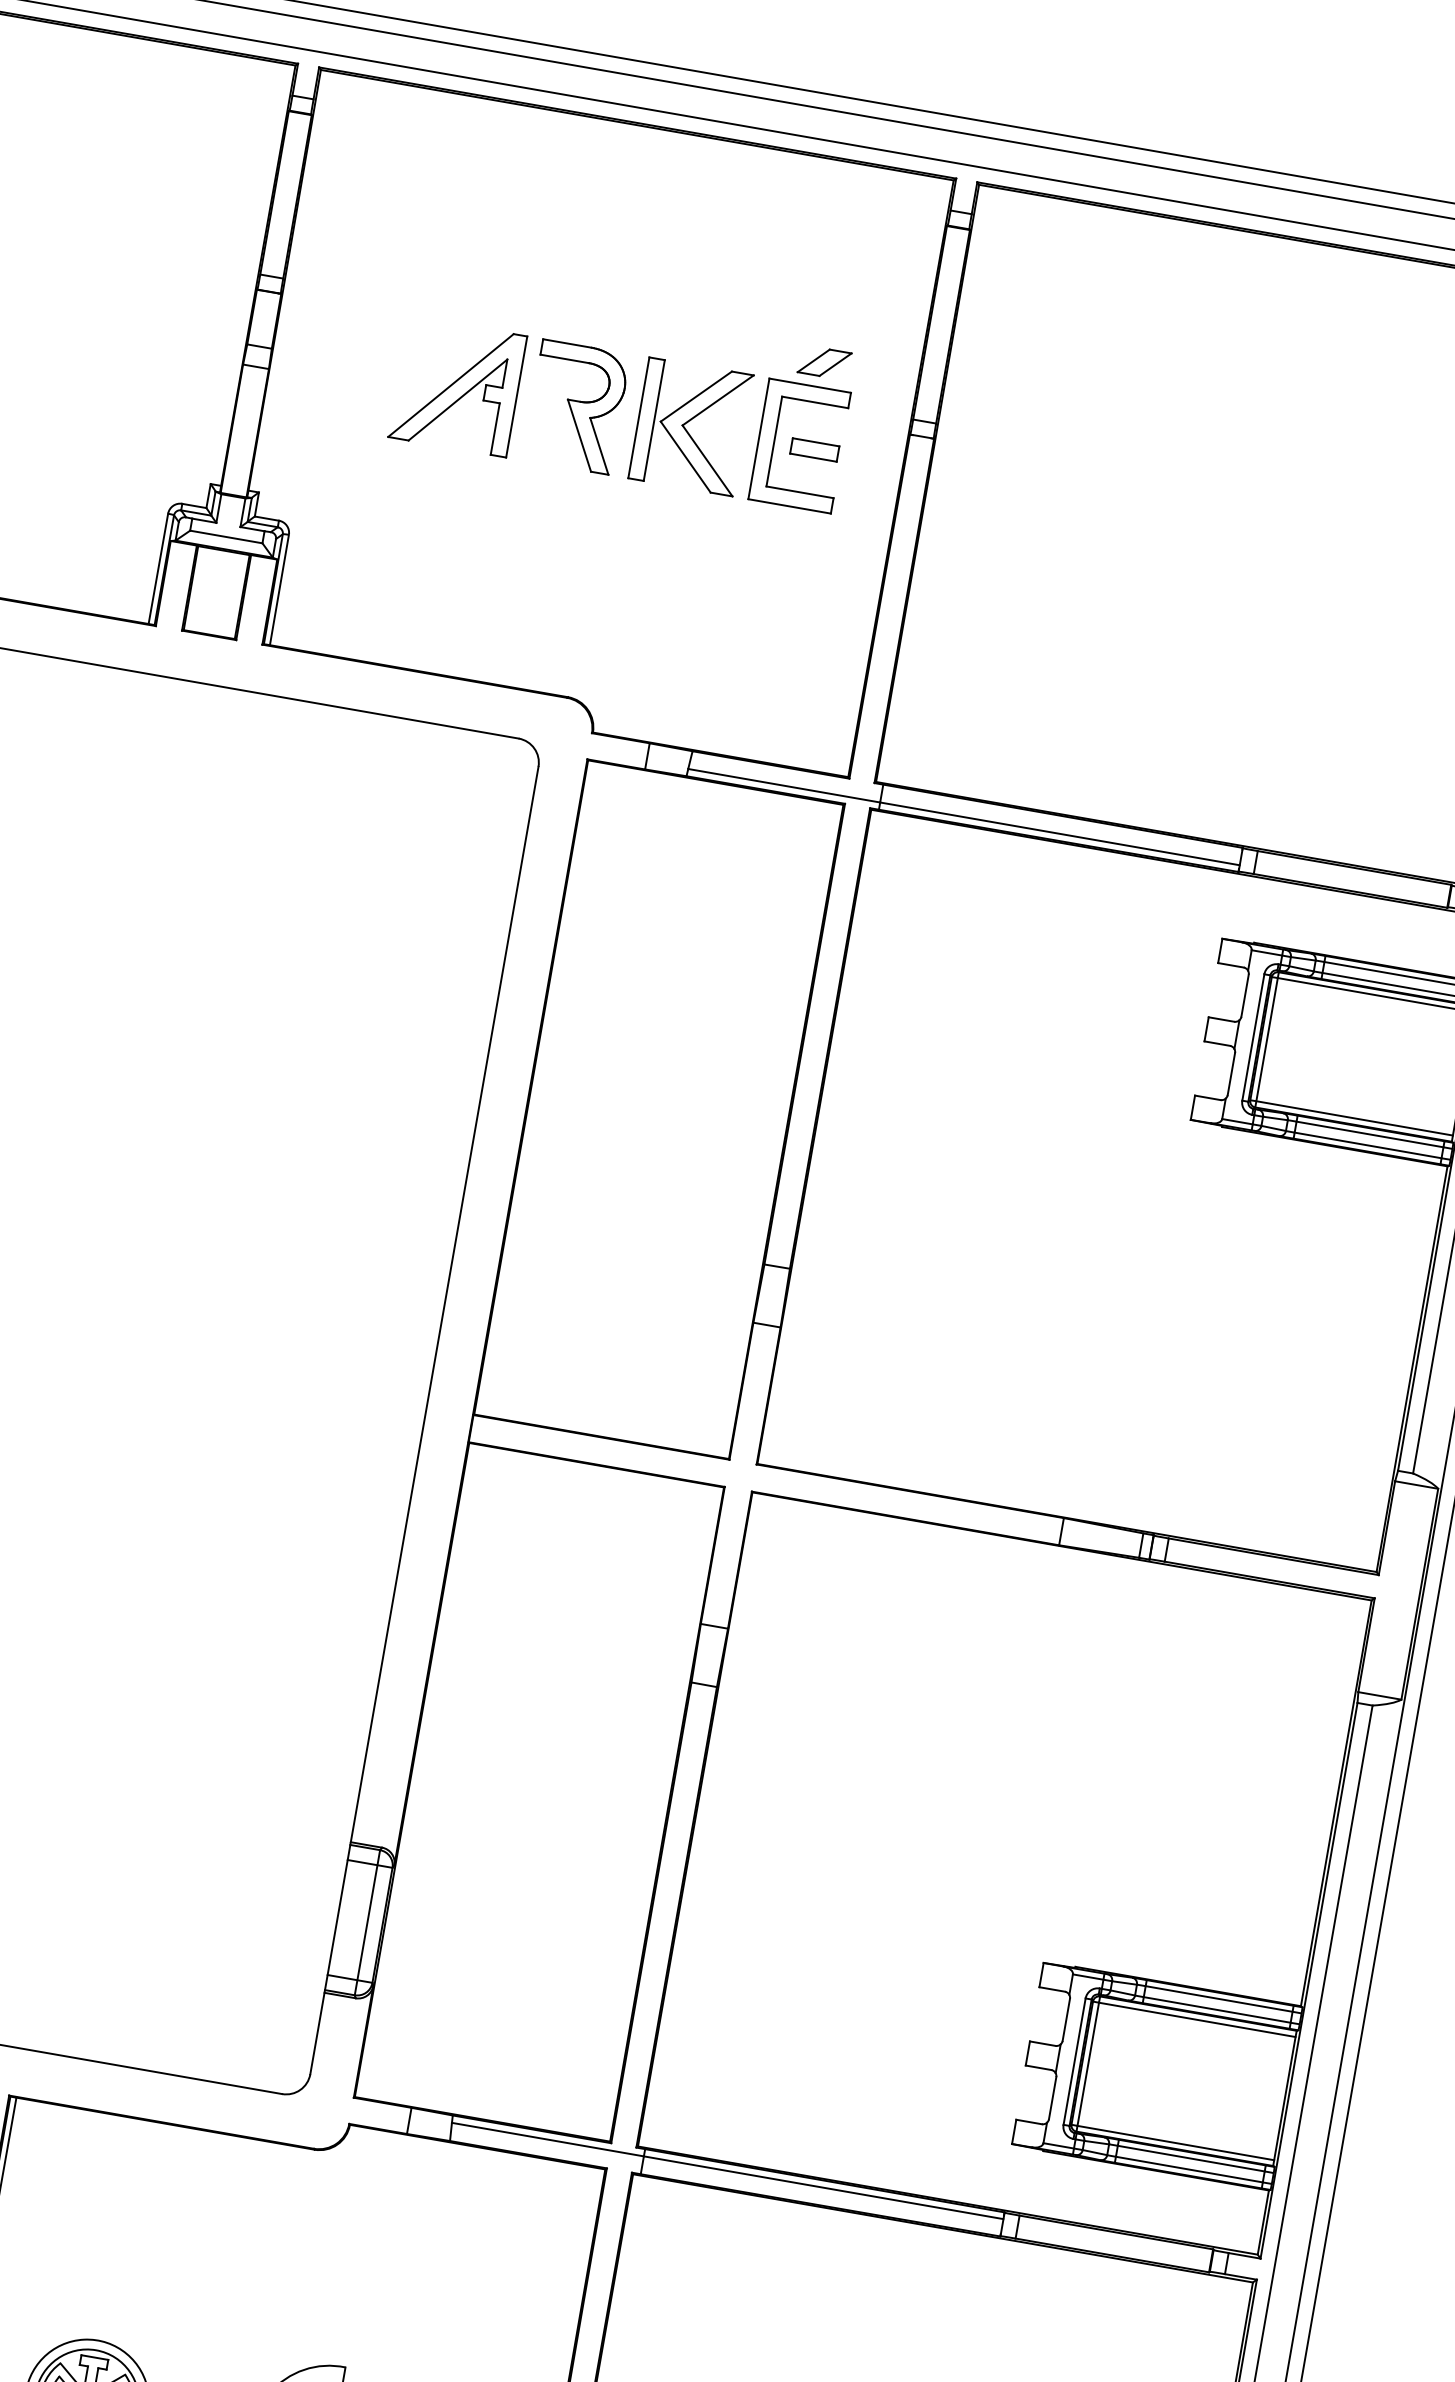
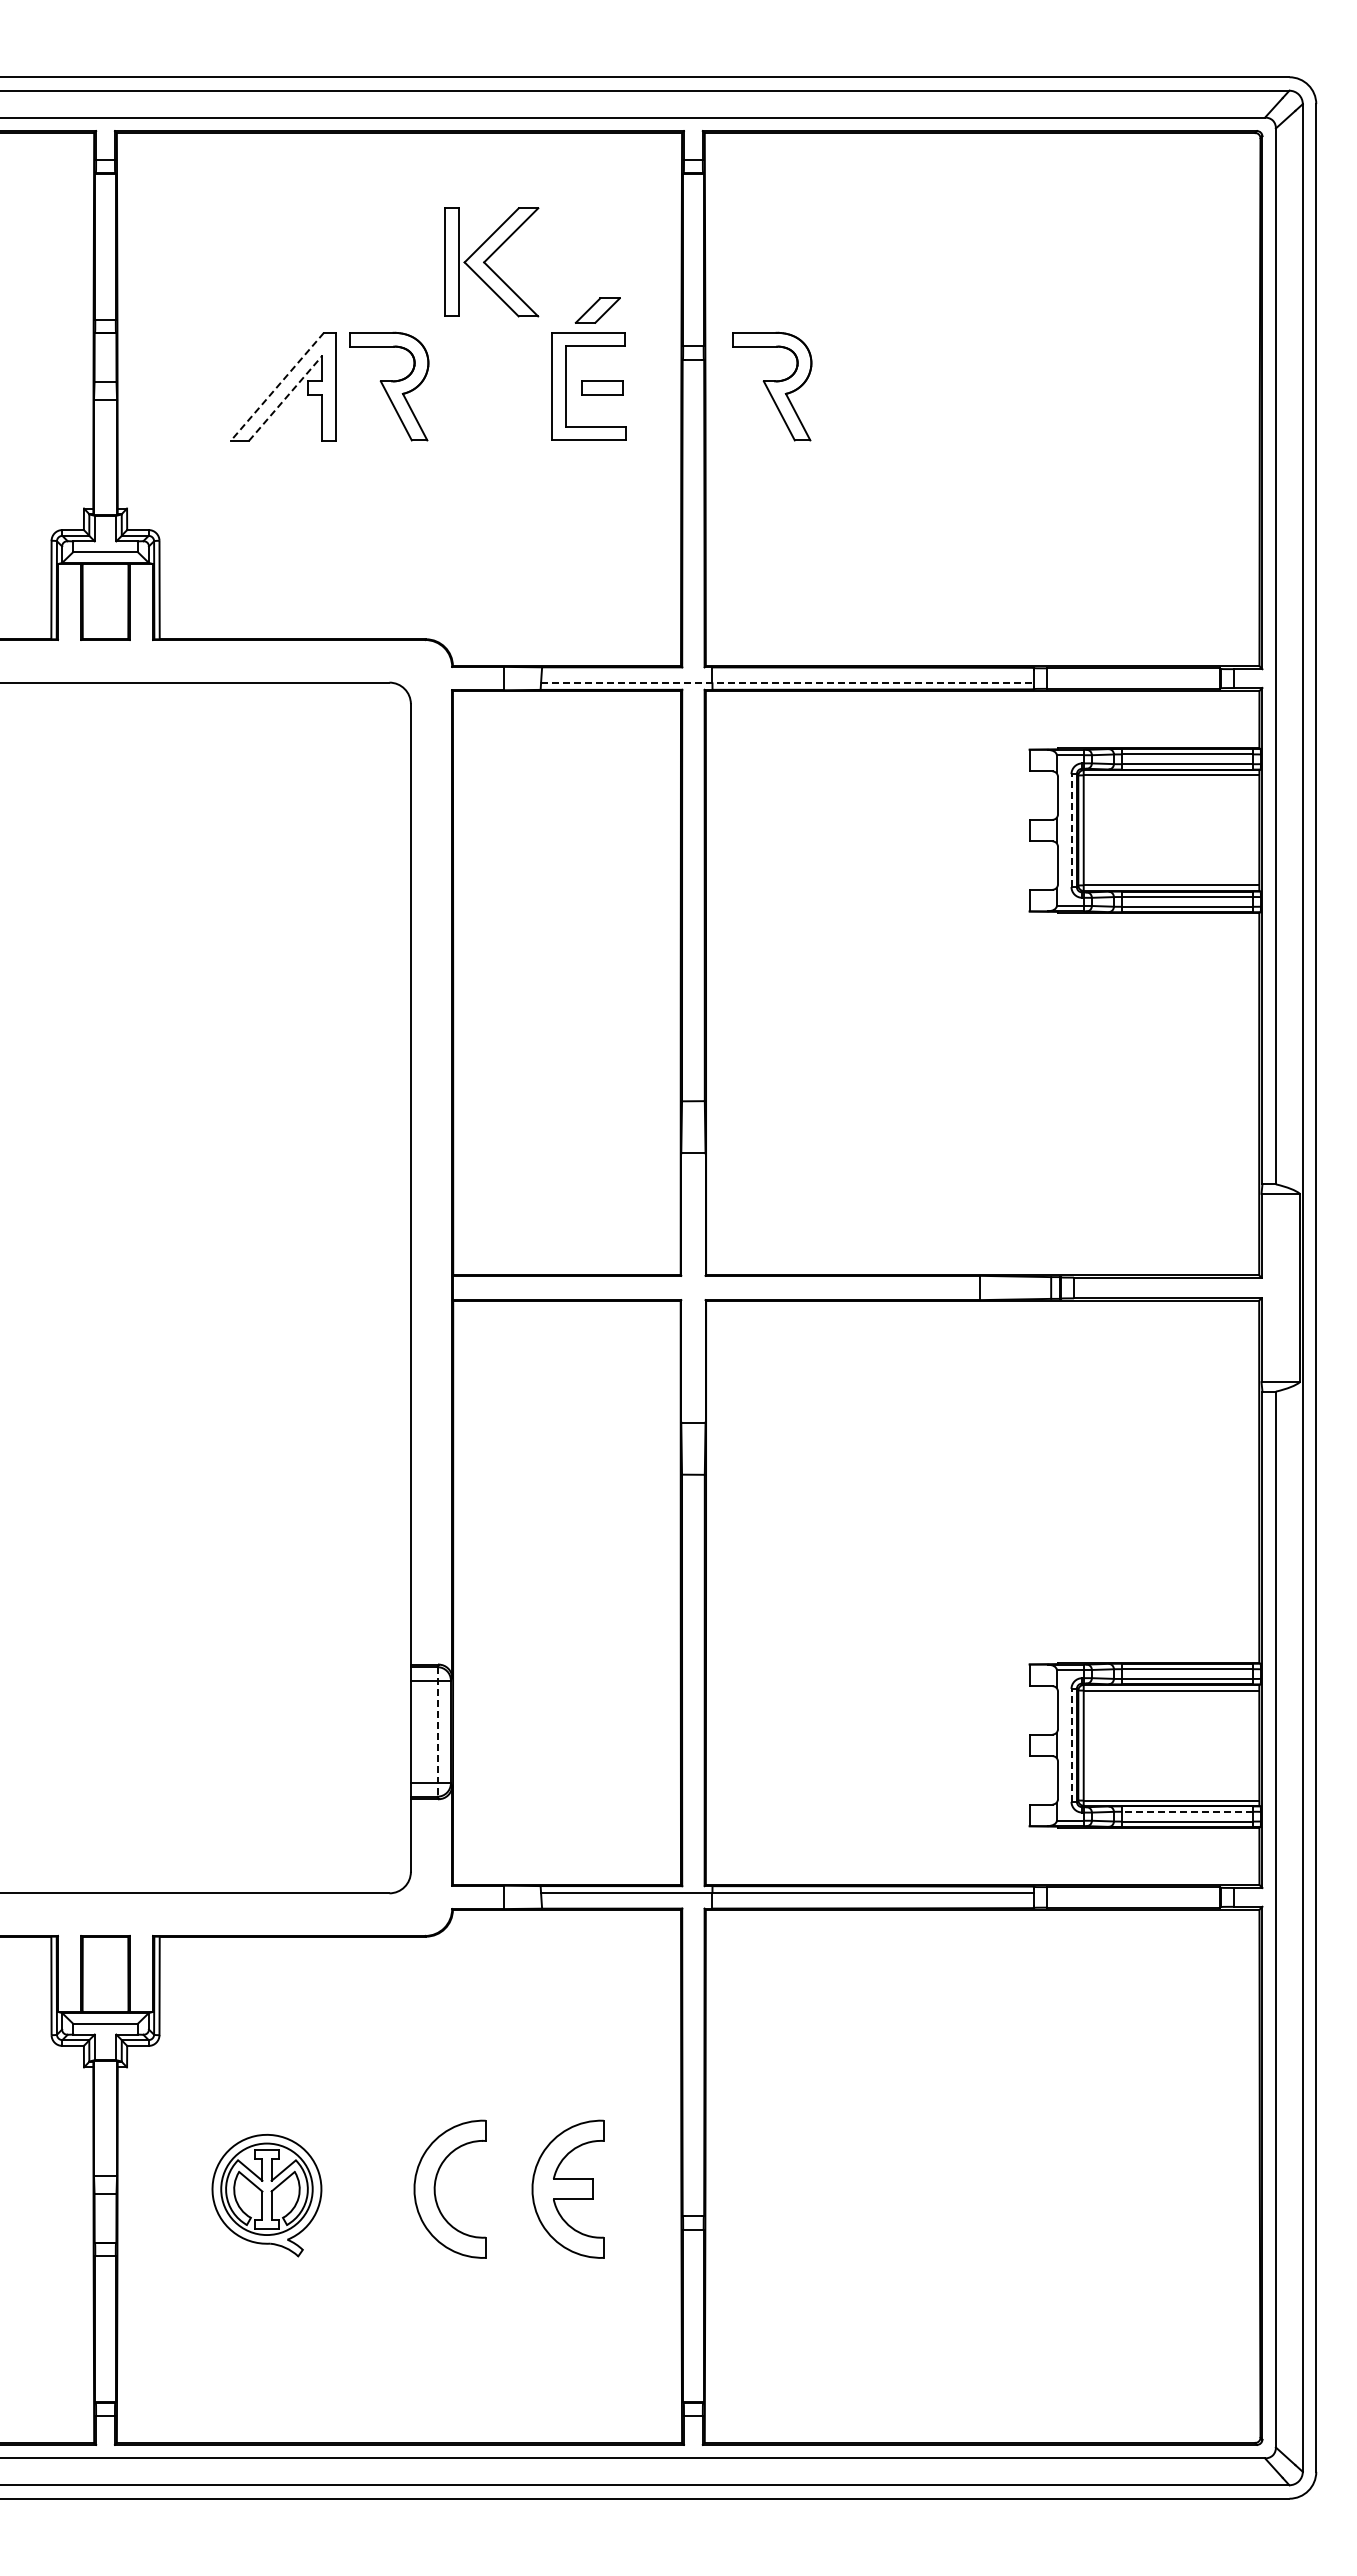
line: (451, 386) -> (277, 387), solid -> dashed
line: (457, 400) -> (285, 398), solid -> dashed
part: (690, 426) -> (491, 262), moved
part: (1005, 481) -> (772, 386), added
line: (964, 817) -> (787, 683), solid -> dashed
line: (1253, 1037) -> (1071, 830), solid -> dashed
line: (367, 1922) -> (437, 1731), solid -> dashed
line: (1074, 2060) -> (1071, 1744), solid -> dashed
line: (1191, 2158) -> (1187, 1811), solid -> dashed

